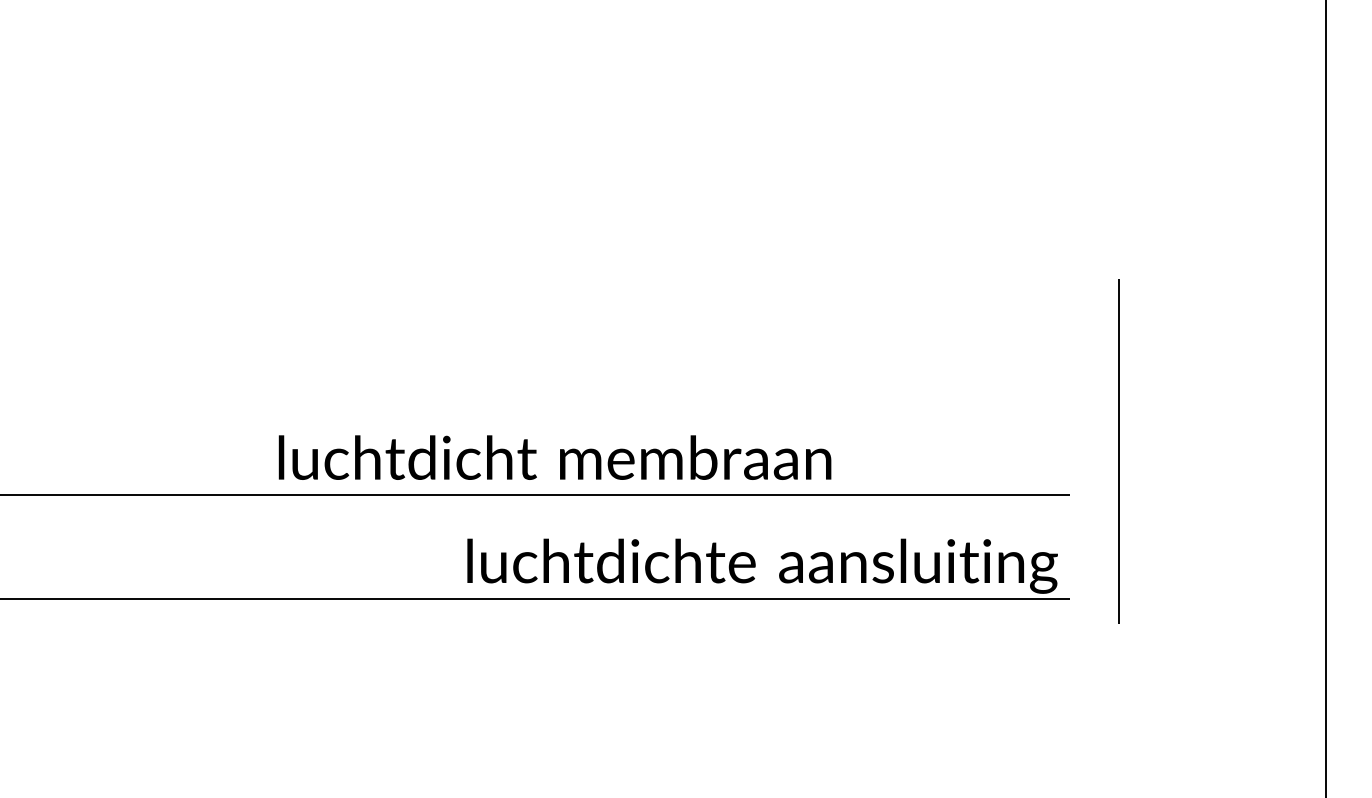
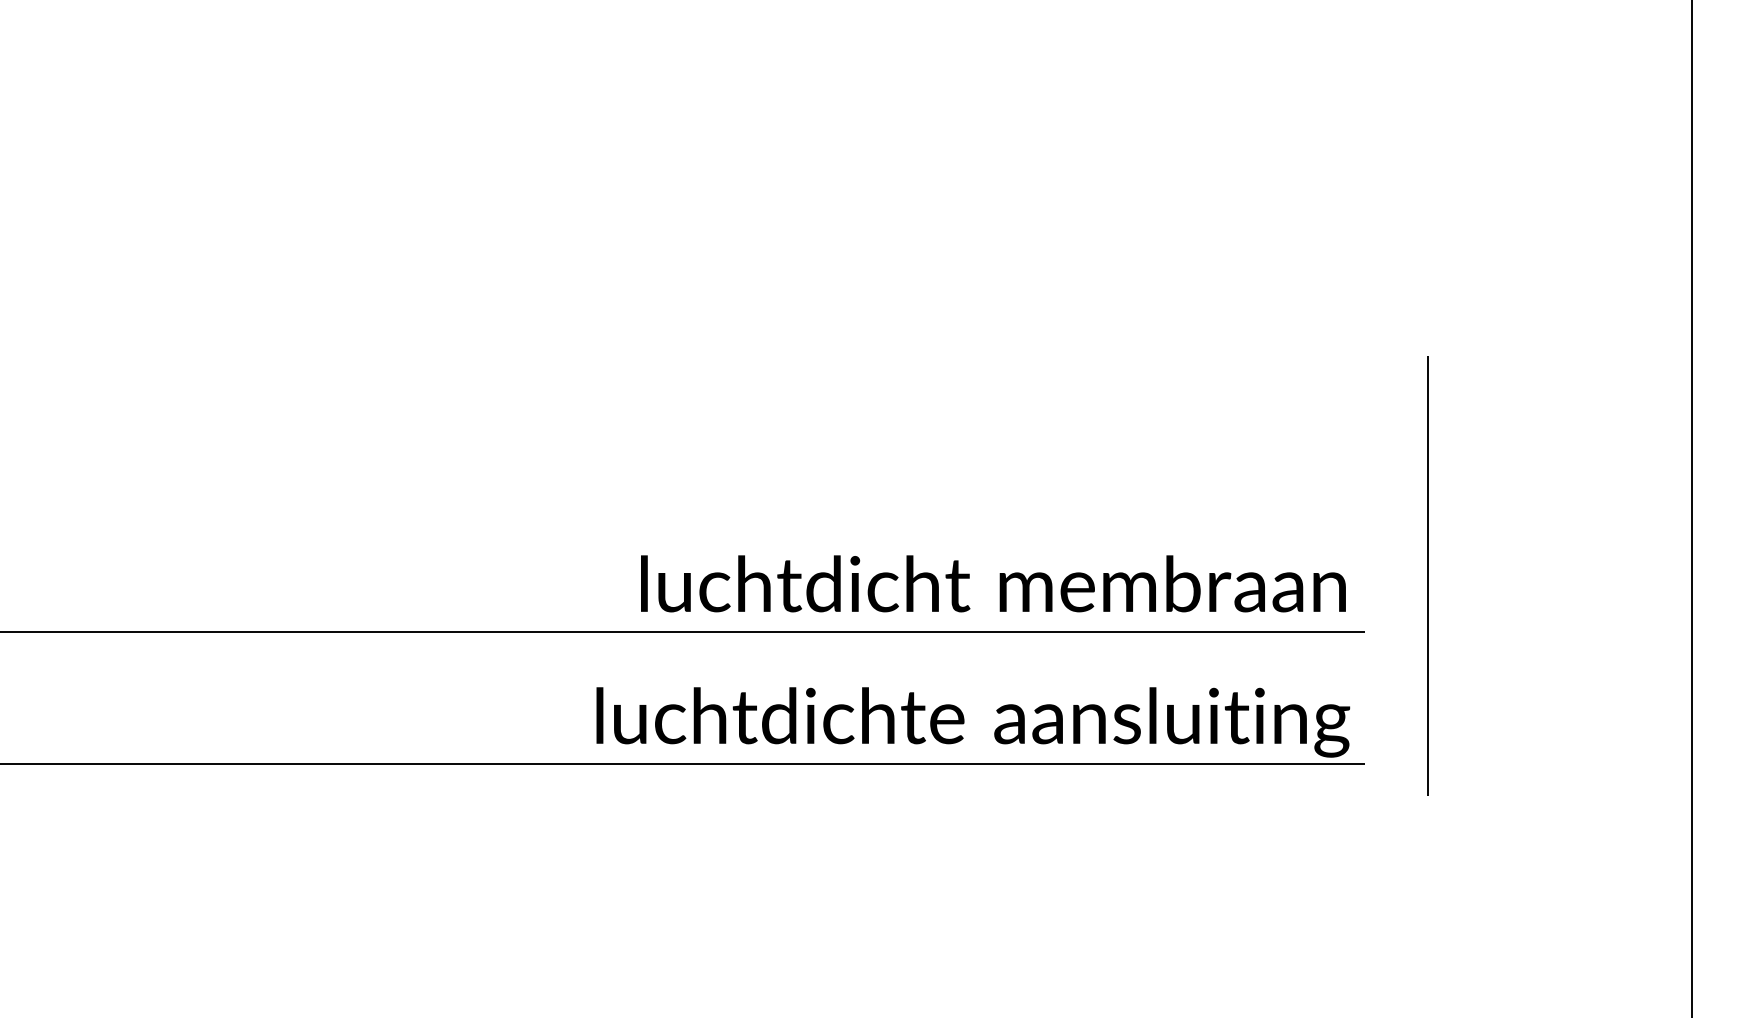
text: (555, 457) -> (993, 583), moved

